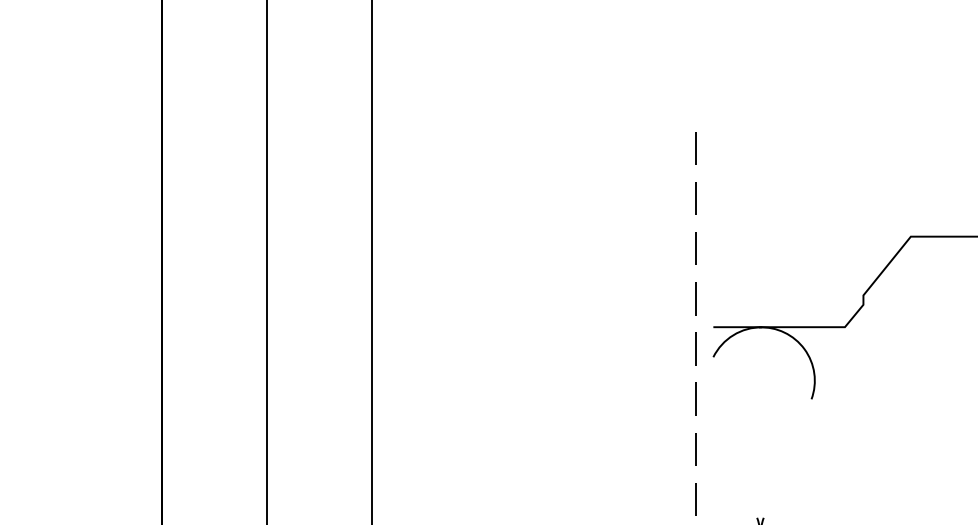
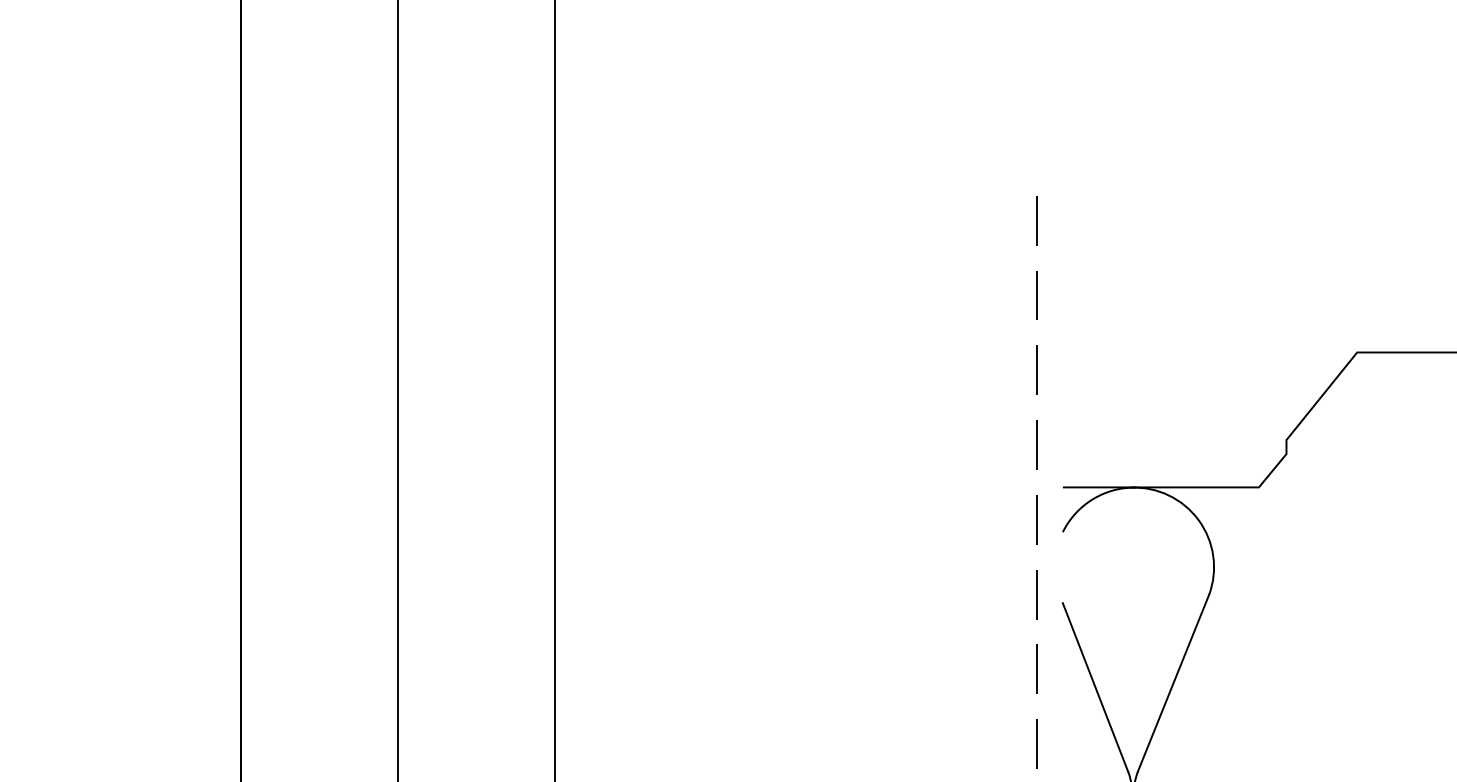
line: (787, 458) -> (1173, 683), added
line: (735, 460) -> (1095, 686), added

